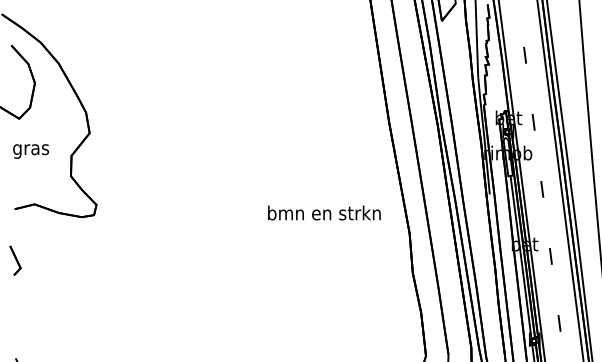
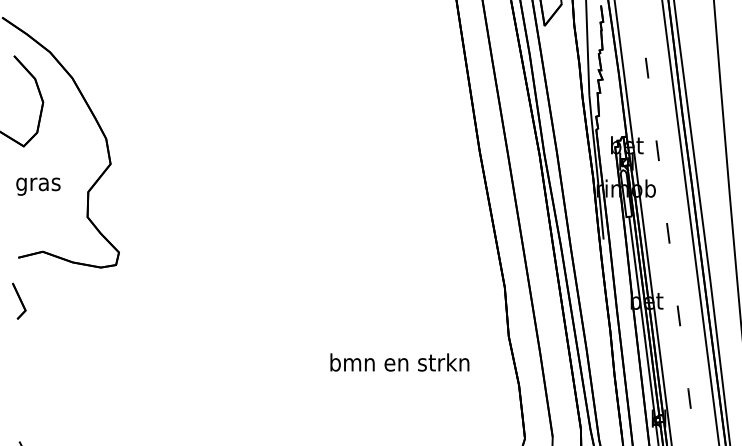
text: (324, 213) -> (399, 362), moved
part: (15, 260) -> (19, 300), moved

